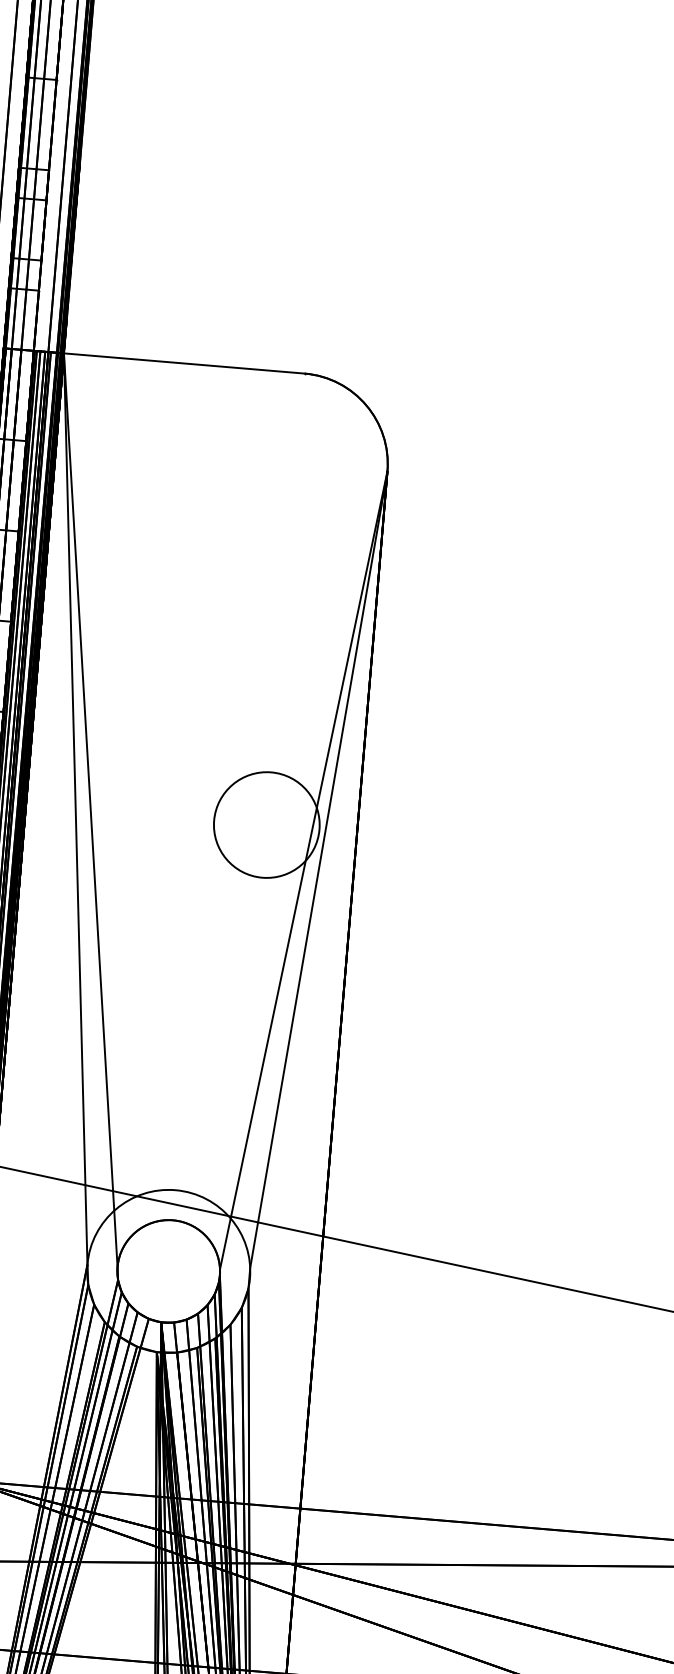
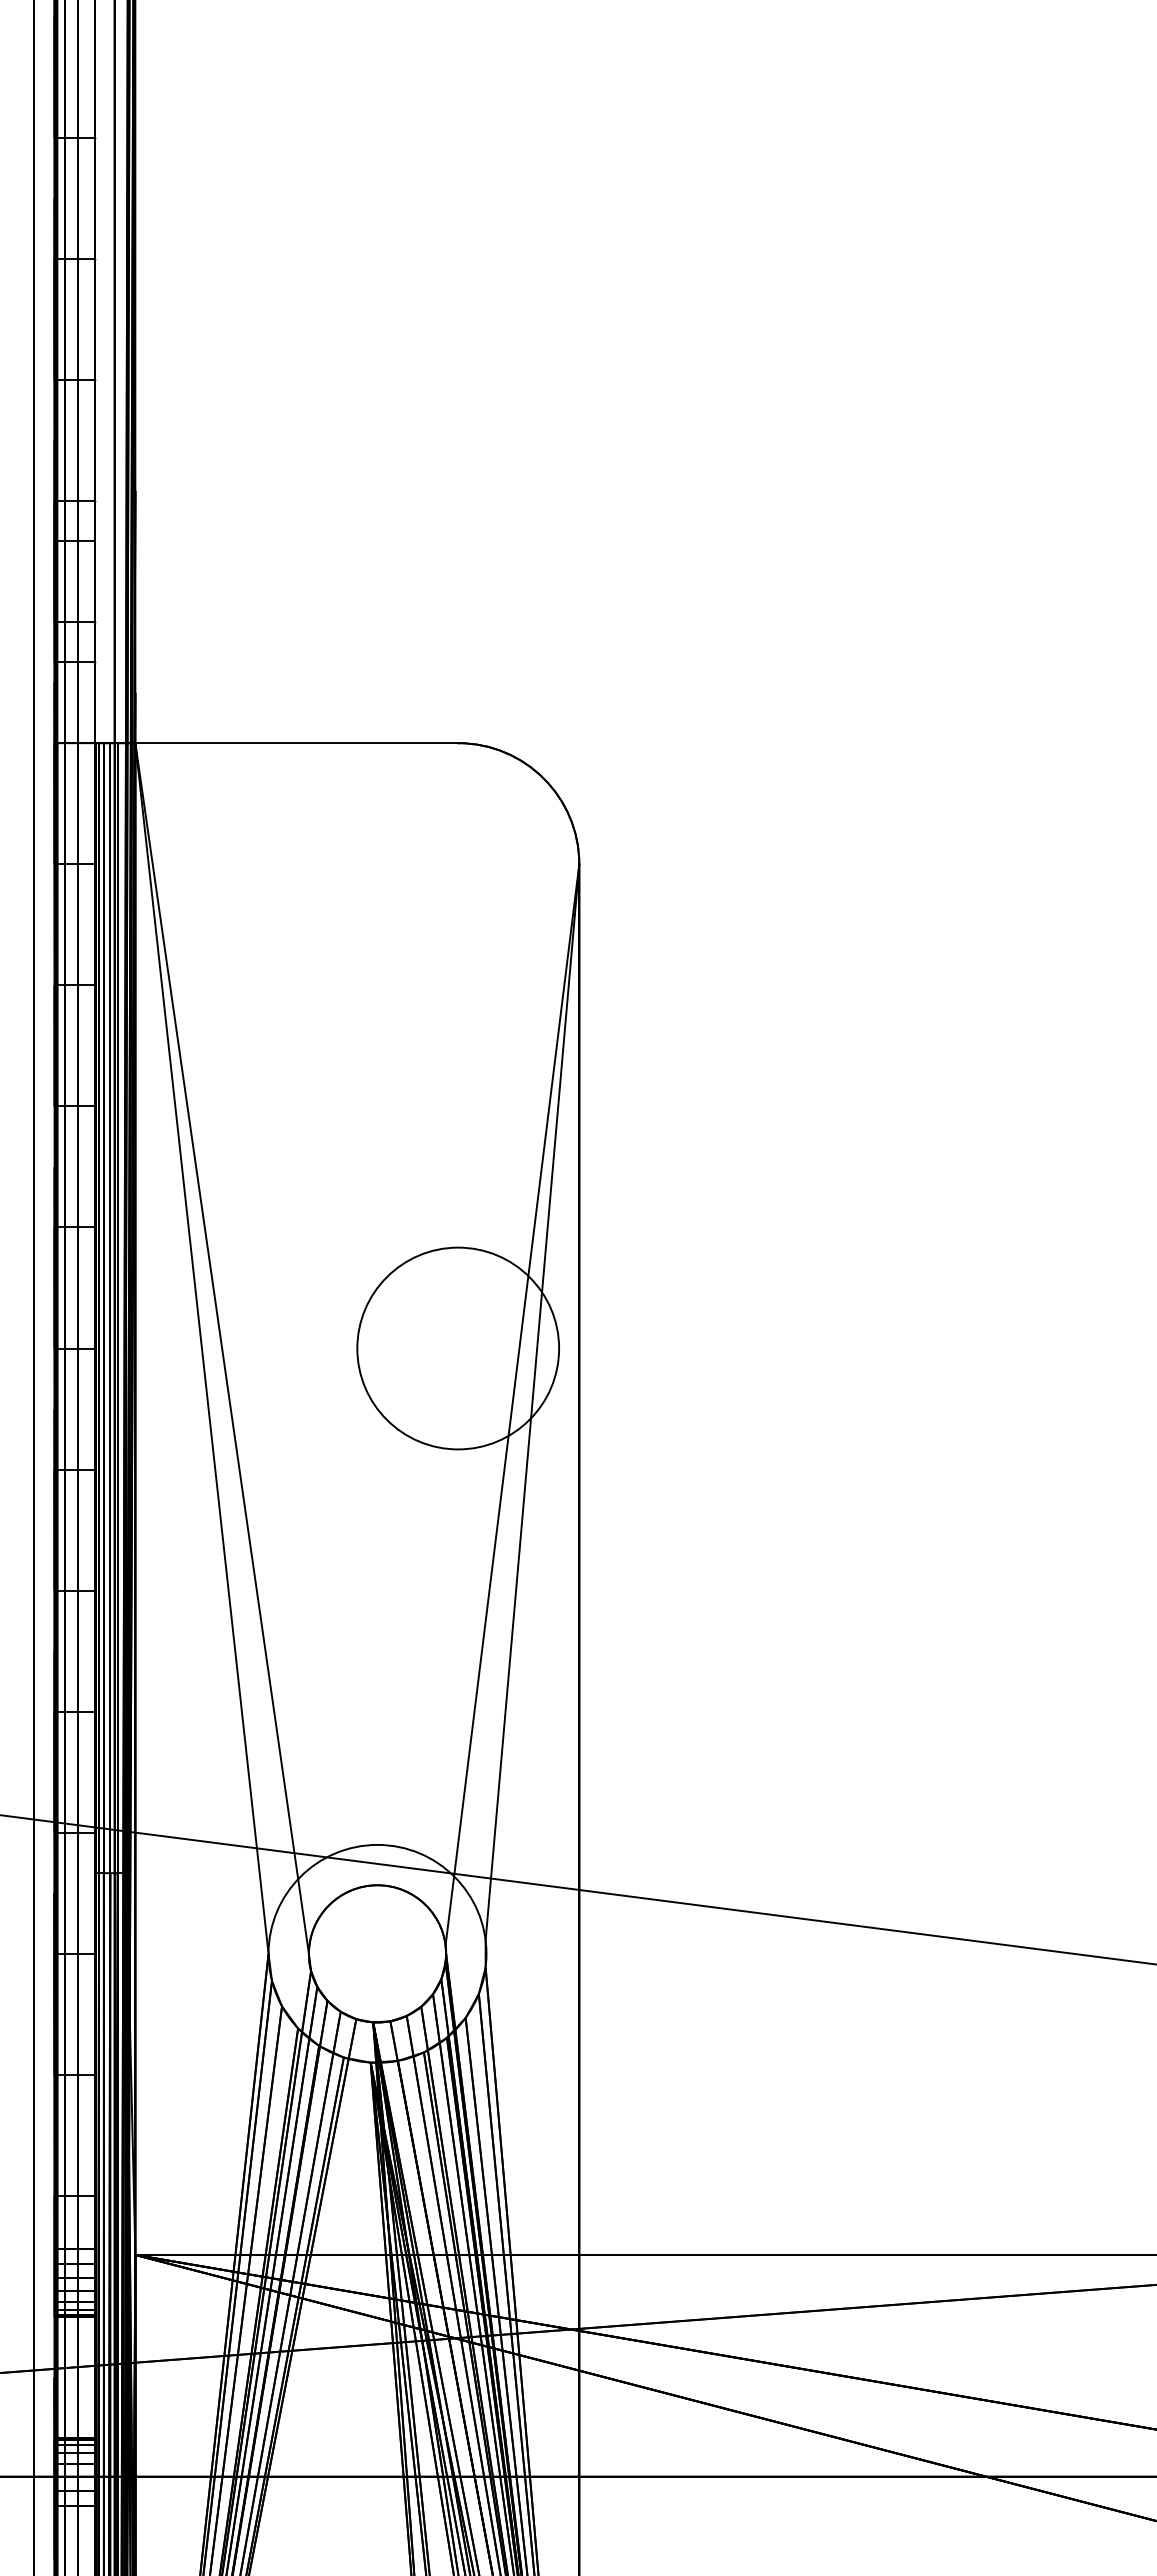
circle: (267, 825) -> (458, 1348), size x1.43

